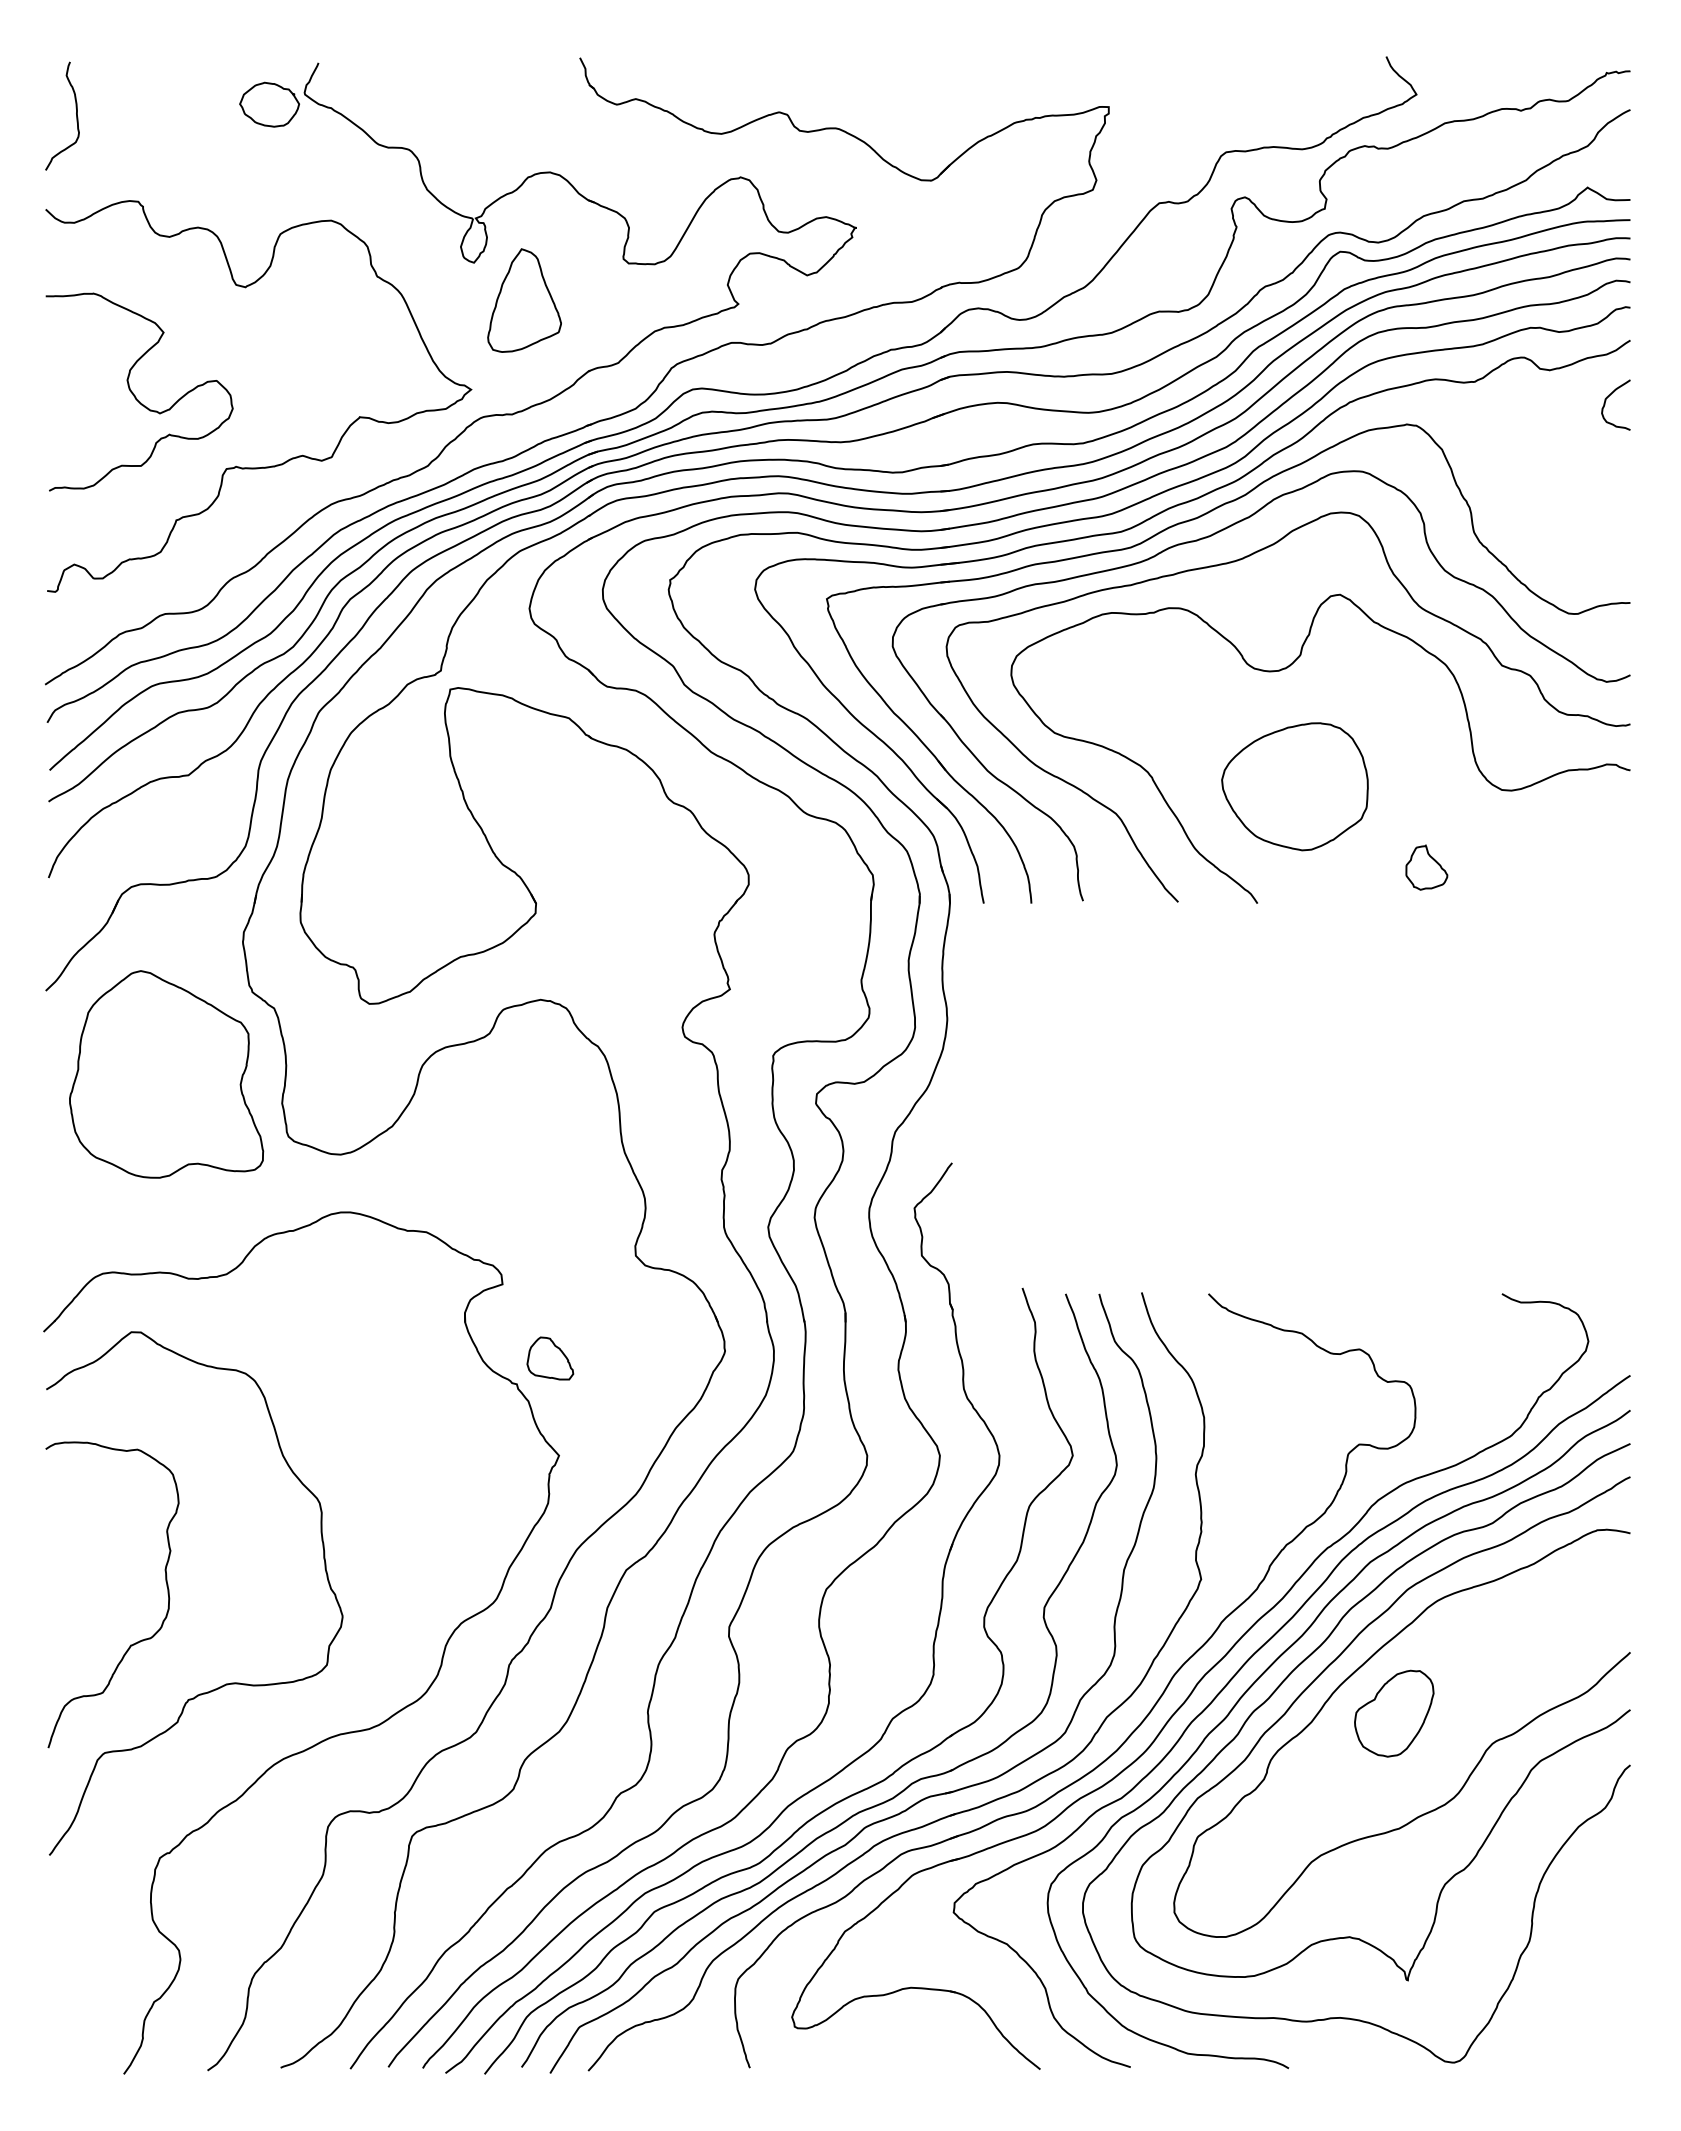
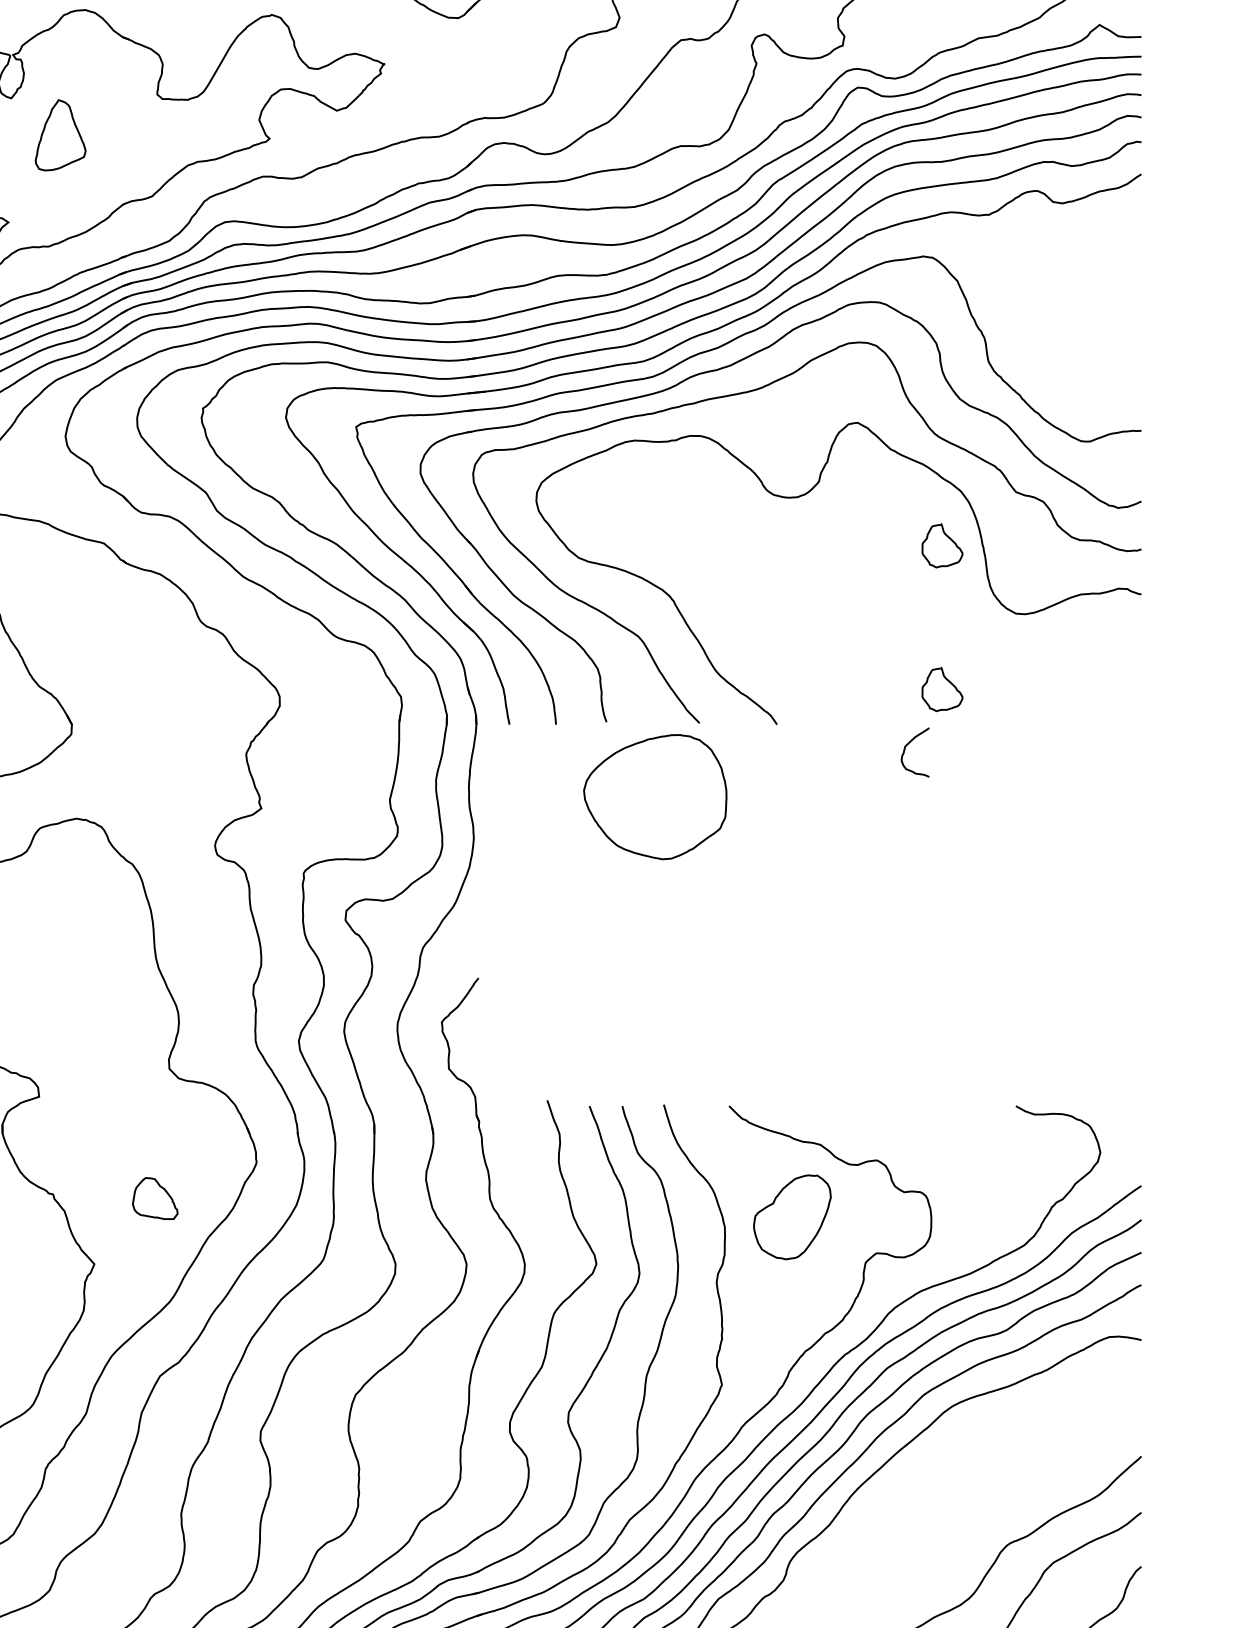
part: (524, 300) -> (60, 135), size x0.7
curve: (1606, 401) -> (905, 748), moved
part: (1426, 720) -> (942, 545), added
part: (1294, 786) -> (654, 796), moved
part: (550, 1358) -> (155, 1198), moved
part: (1394, 1713) -> (792, 1217), moved

